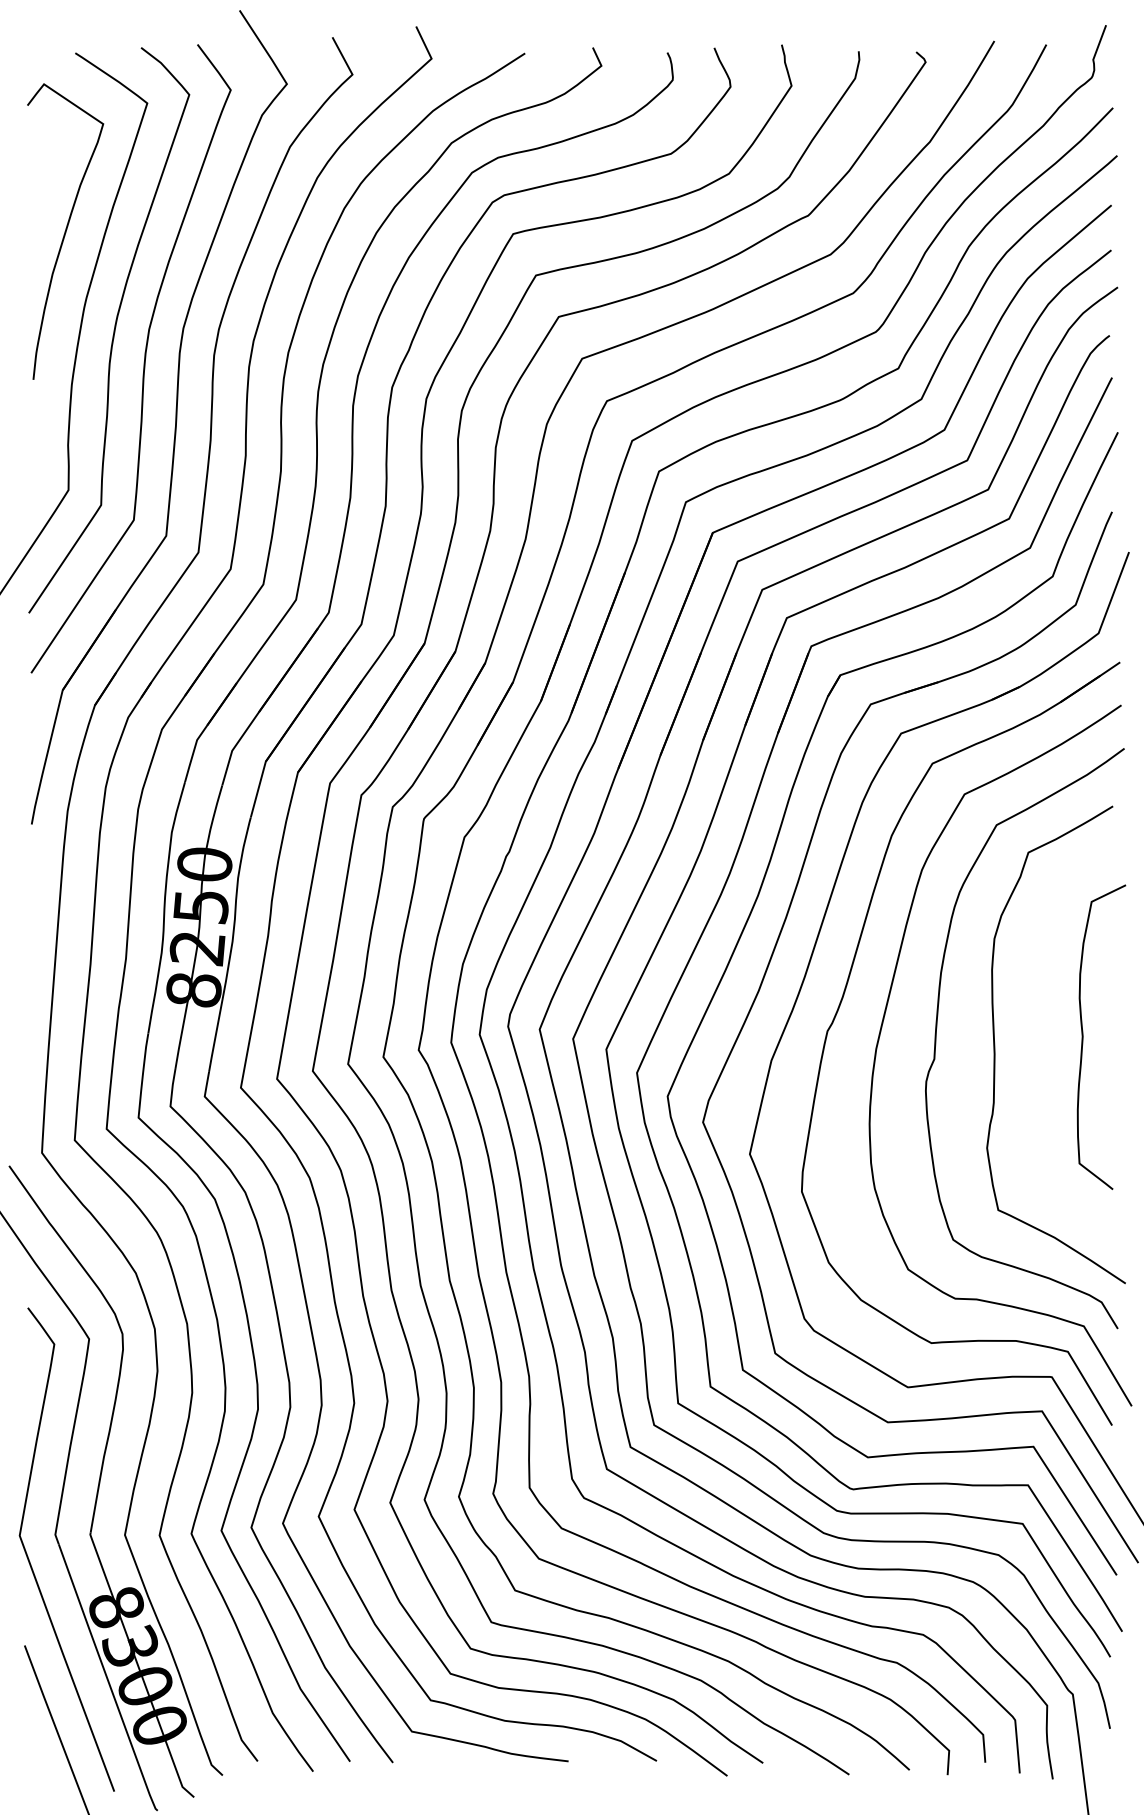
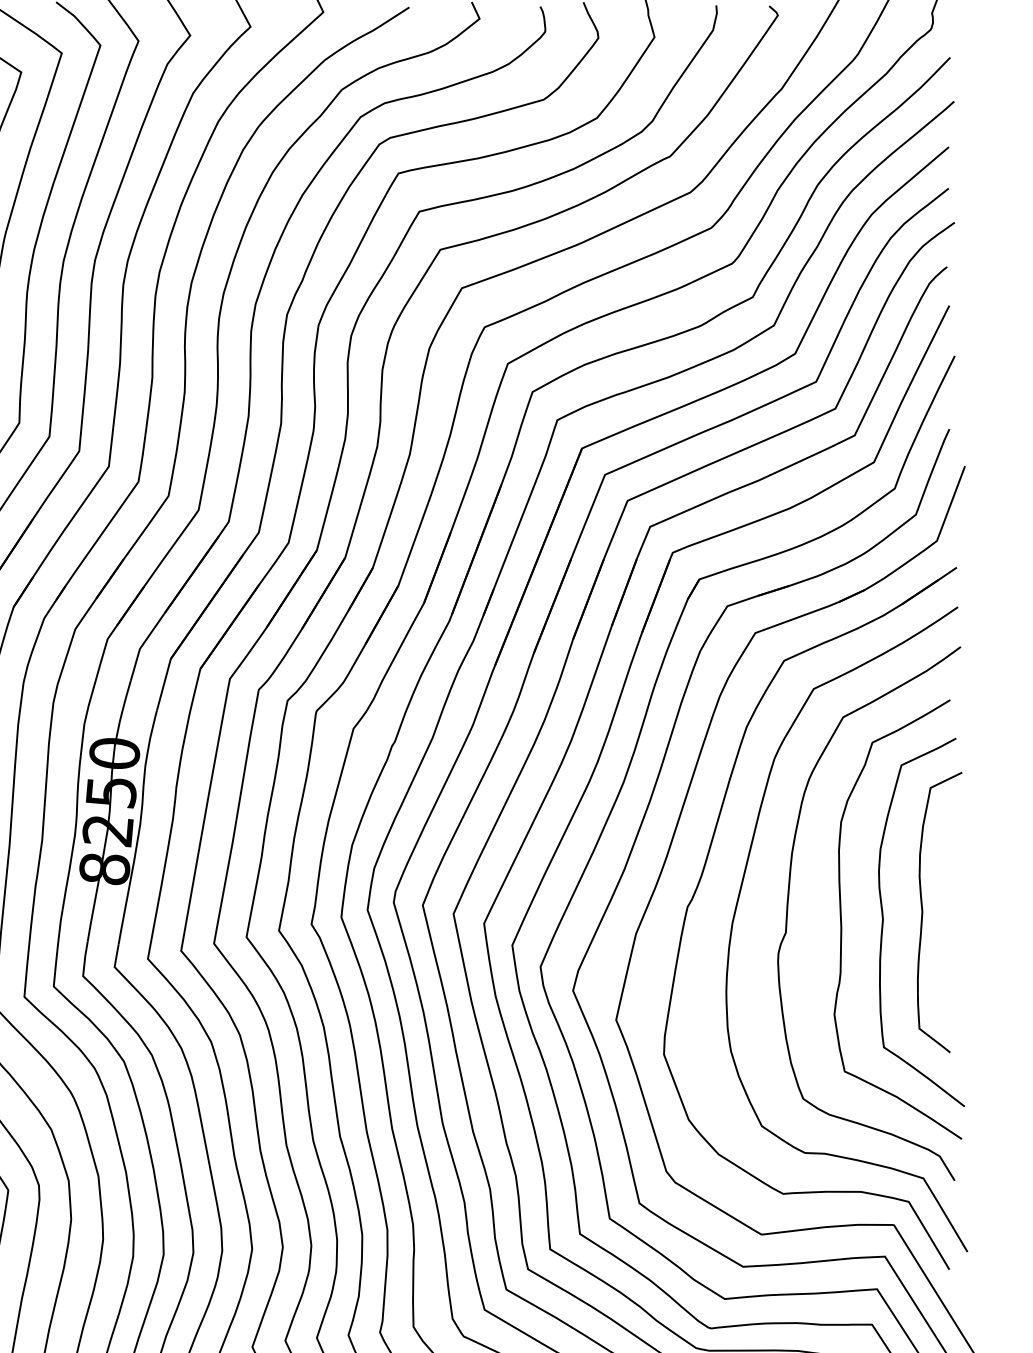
curve: (1040, 1047) -> (883, 921), added

